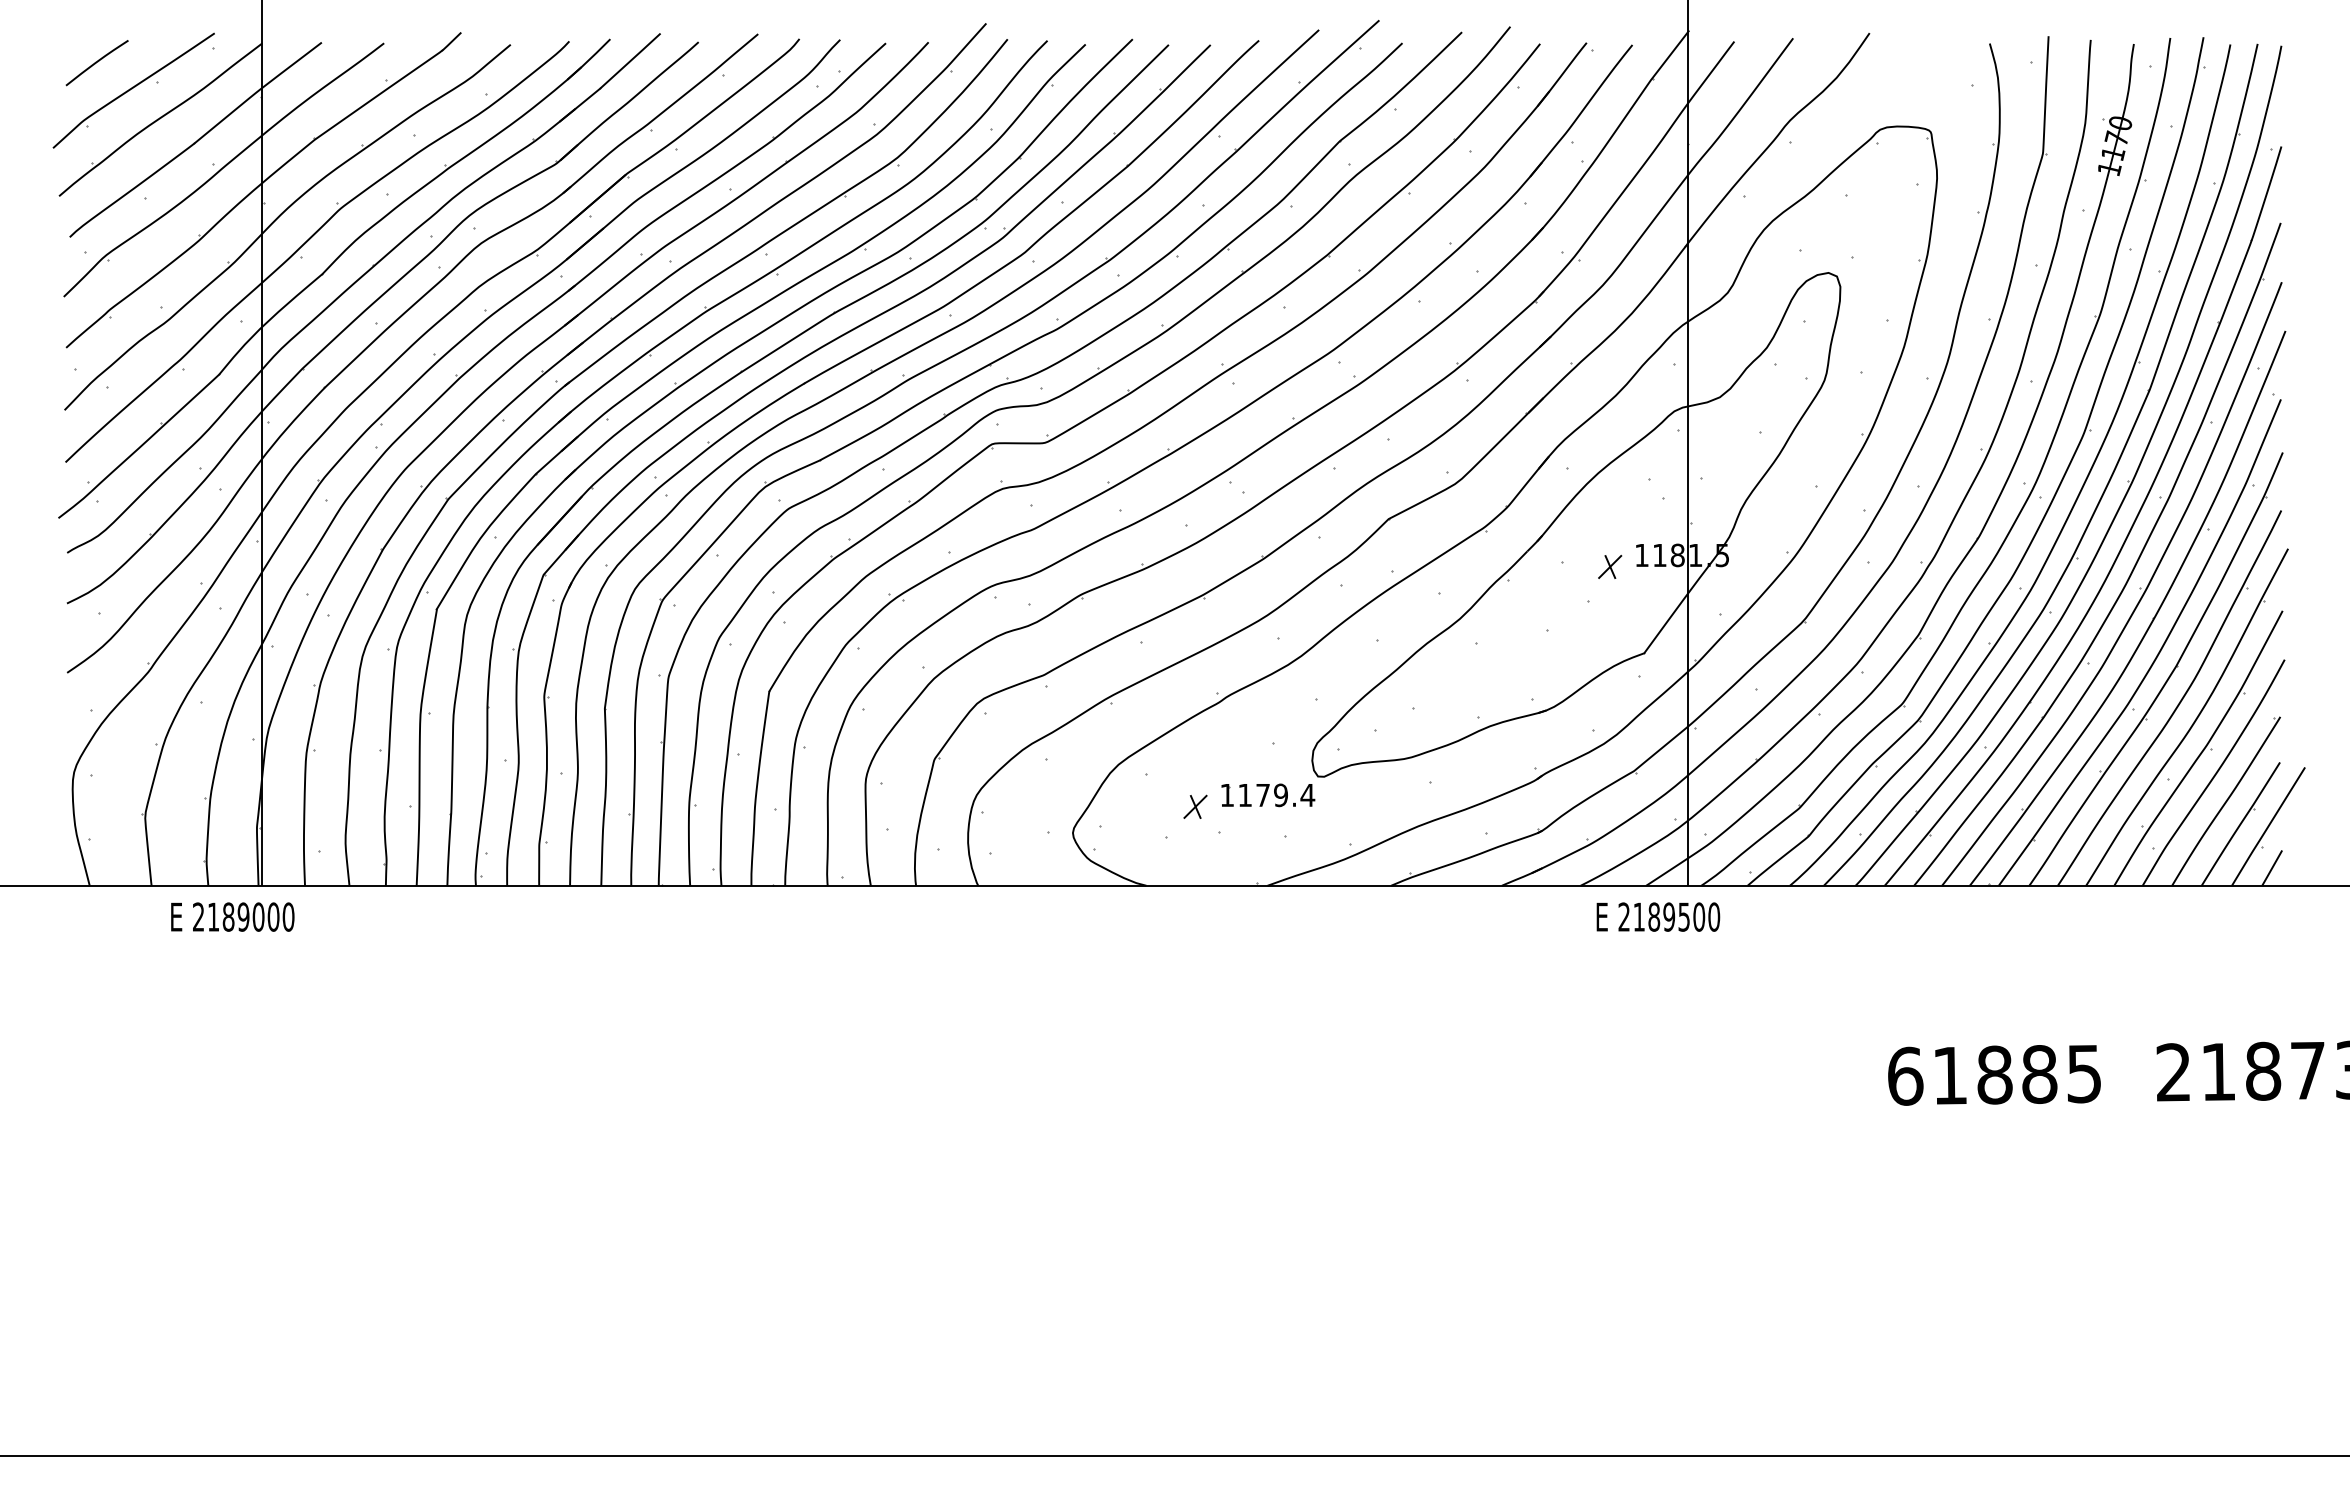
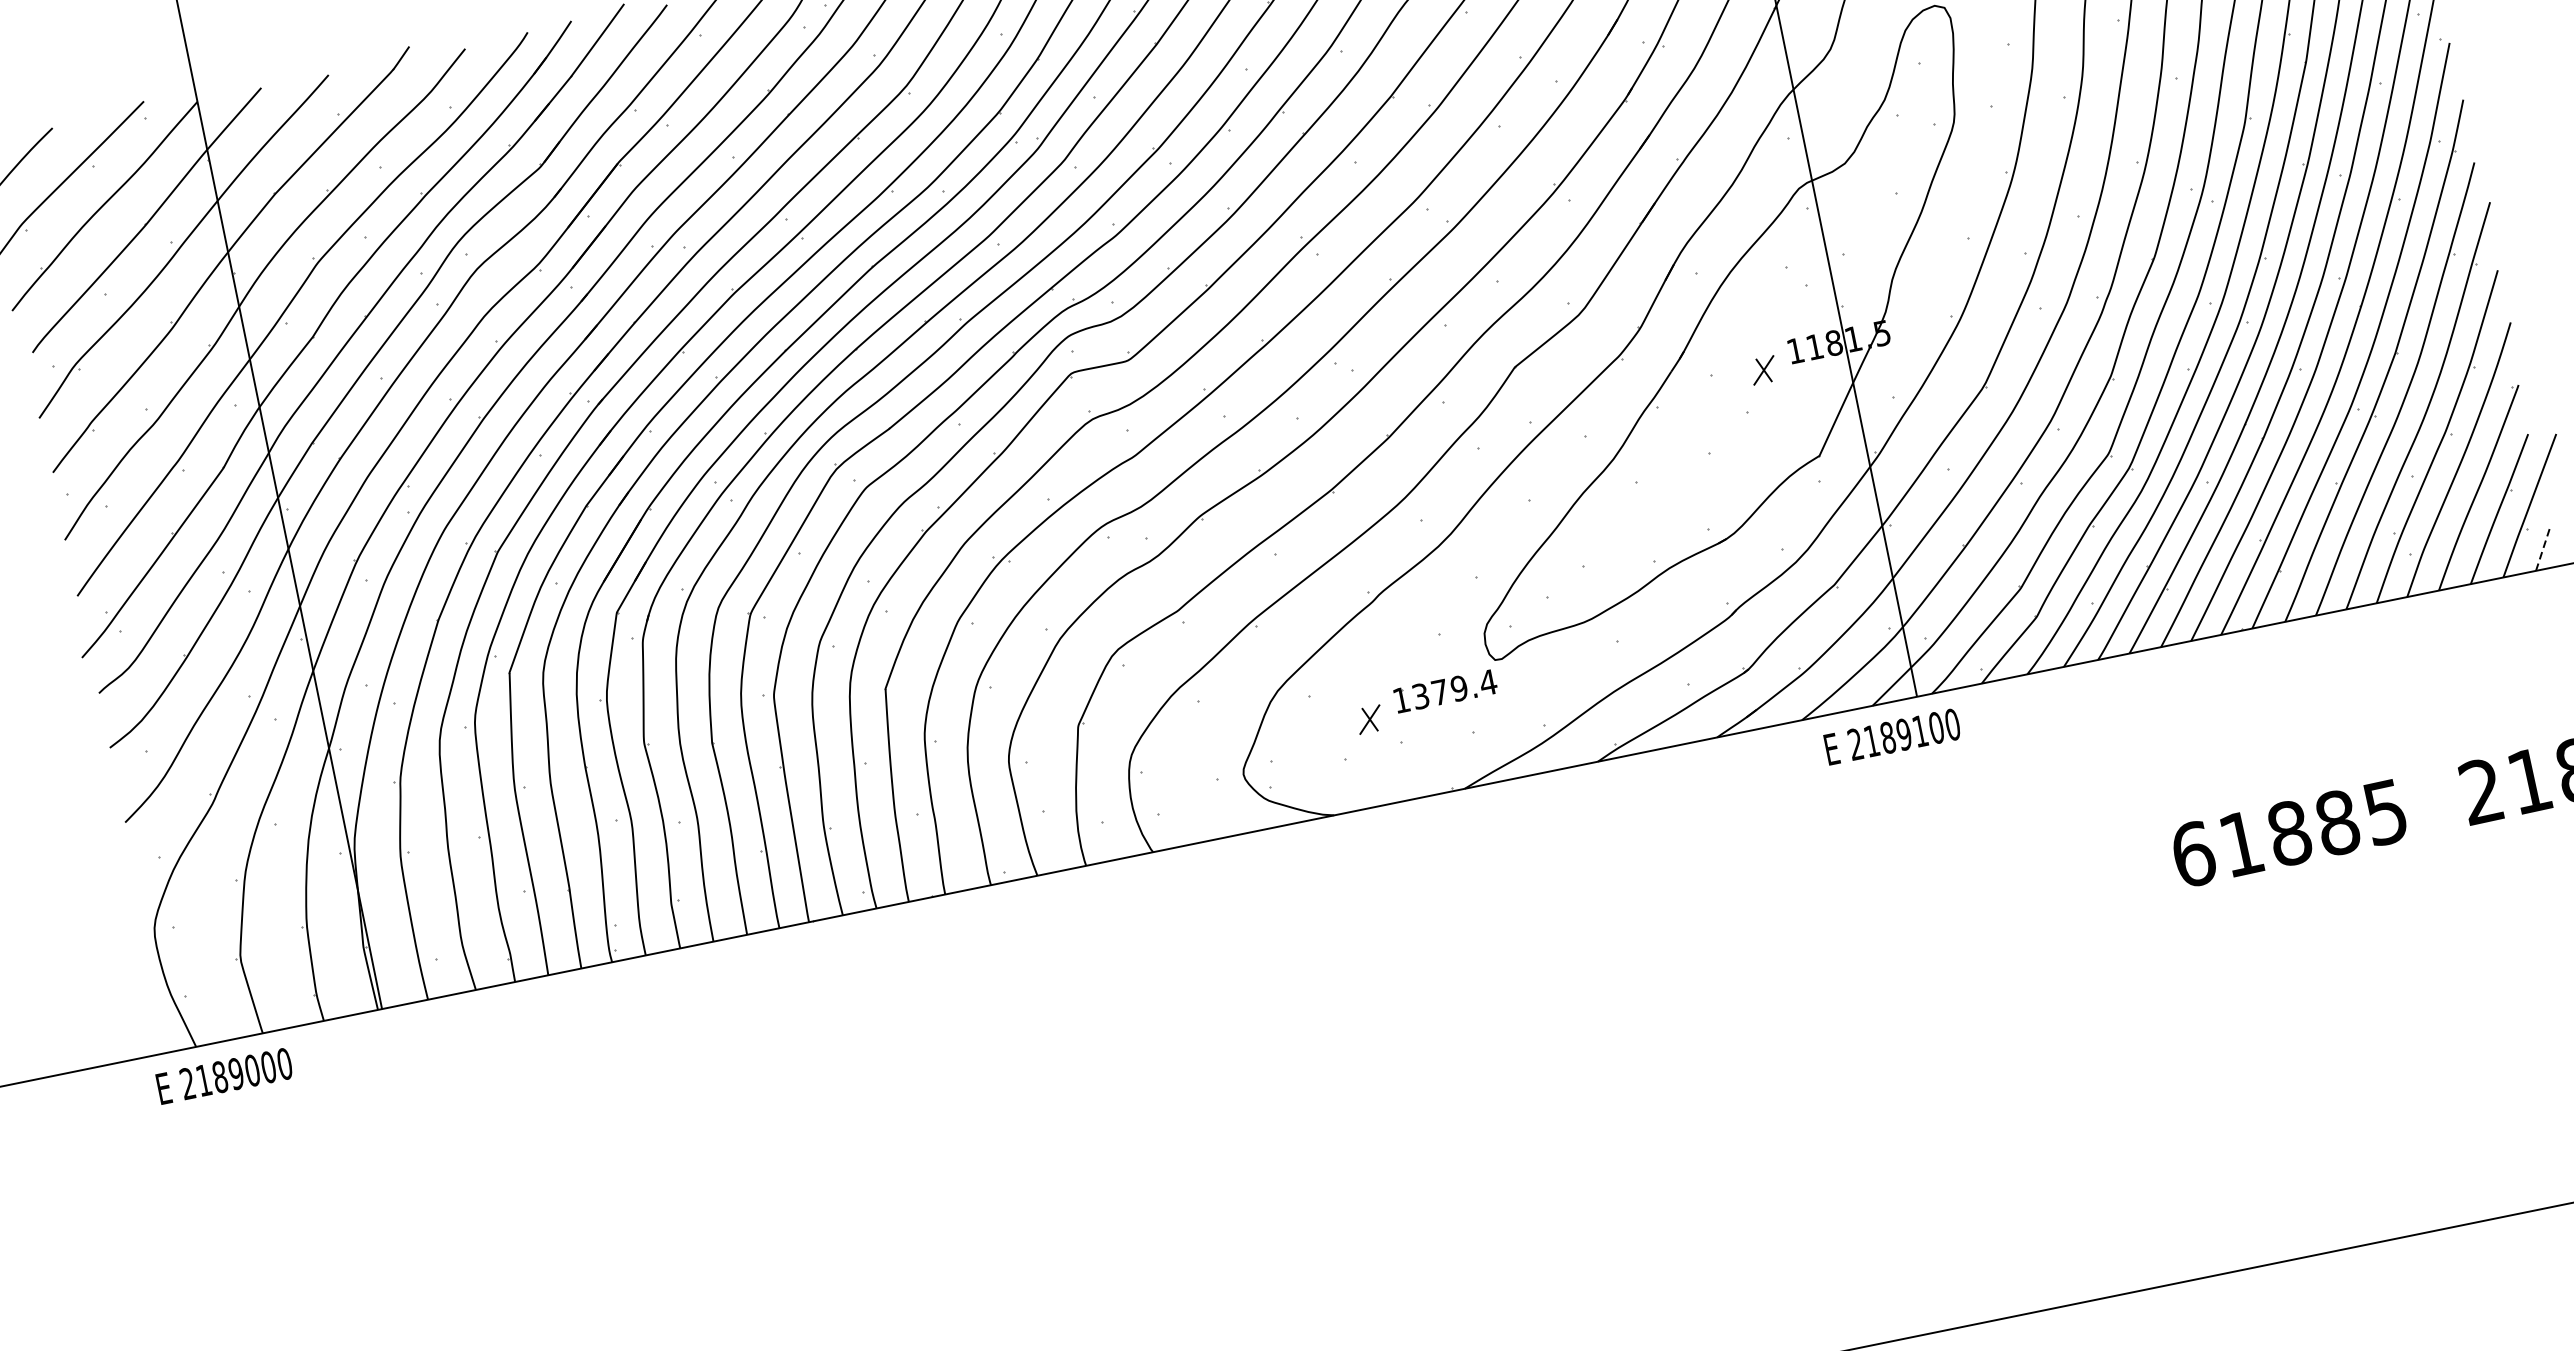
text: (1244, 795) -> (1420, 696), 1179.4 -> 1379.4
line: (2272, 868) -> (2543, 550), solid -> dashed
text: (232, 916) -> (224, 1075), moved
text: (1683, 916) -> (1919, 730), 2189500 -> 2189100

